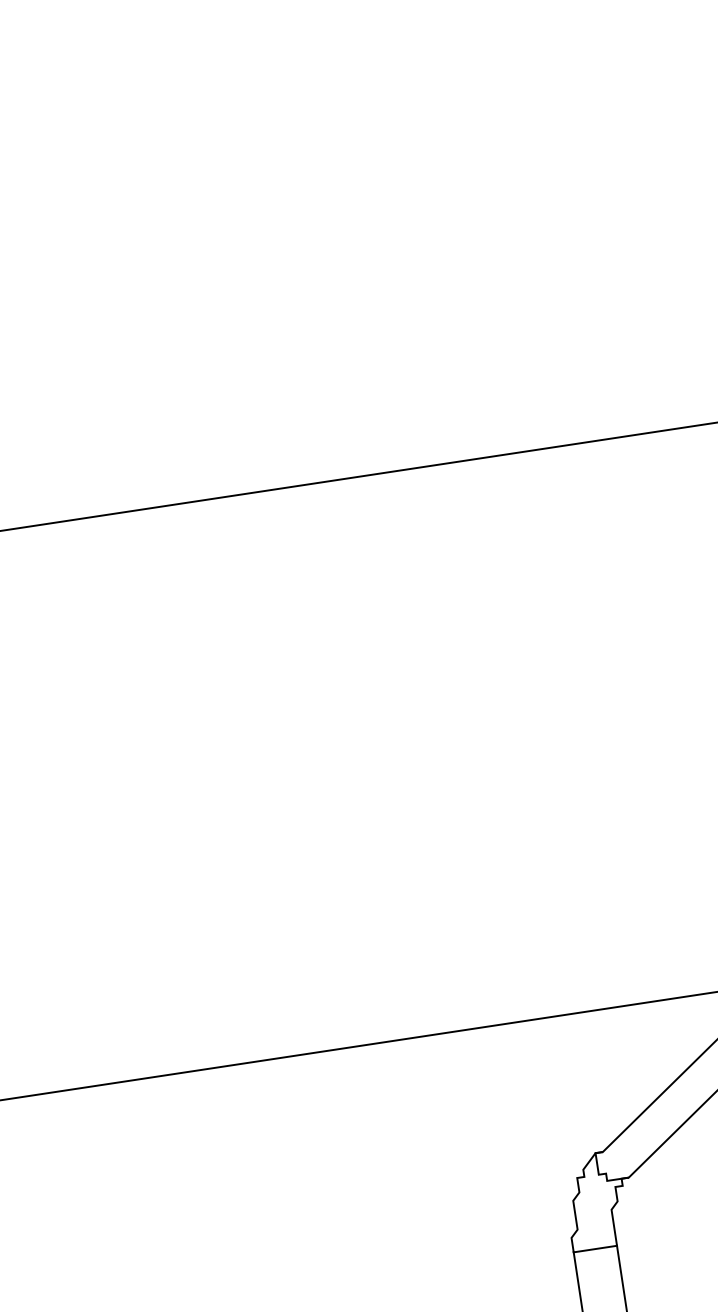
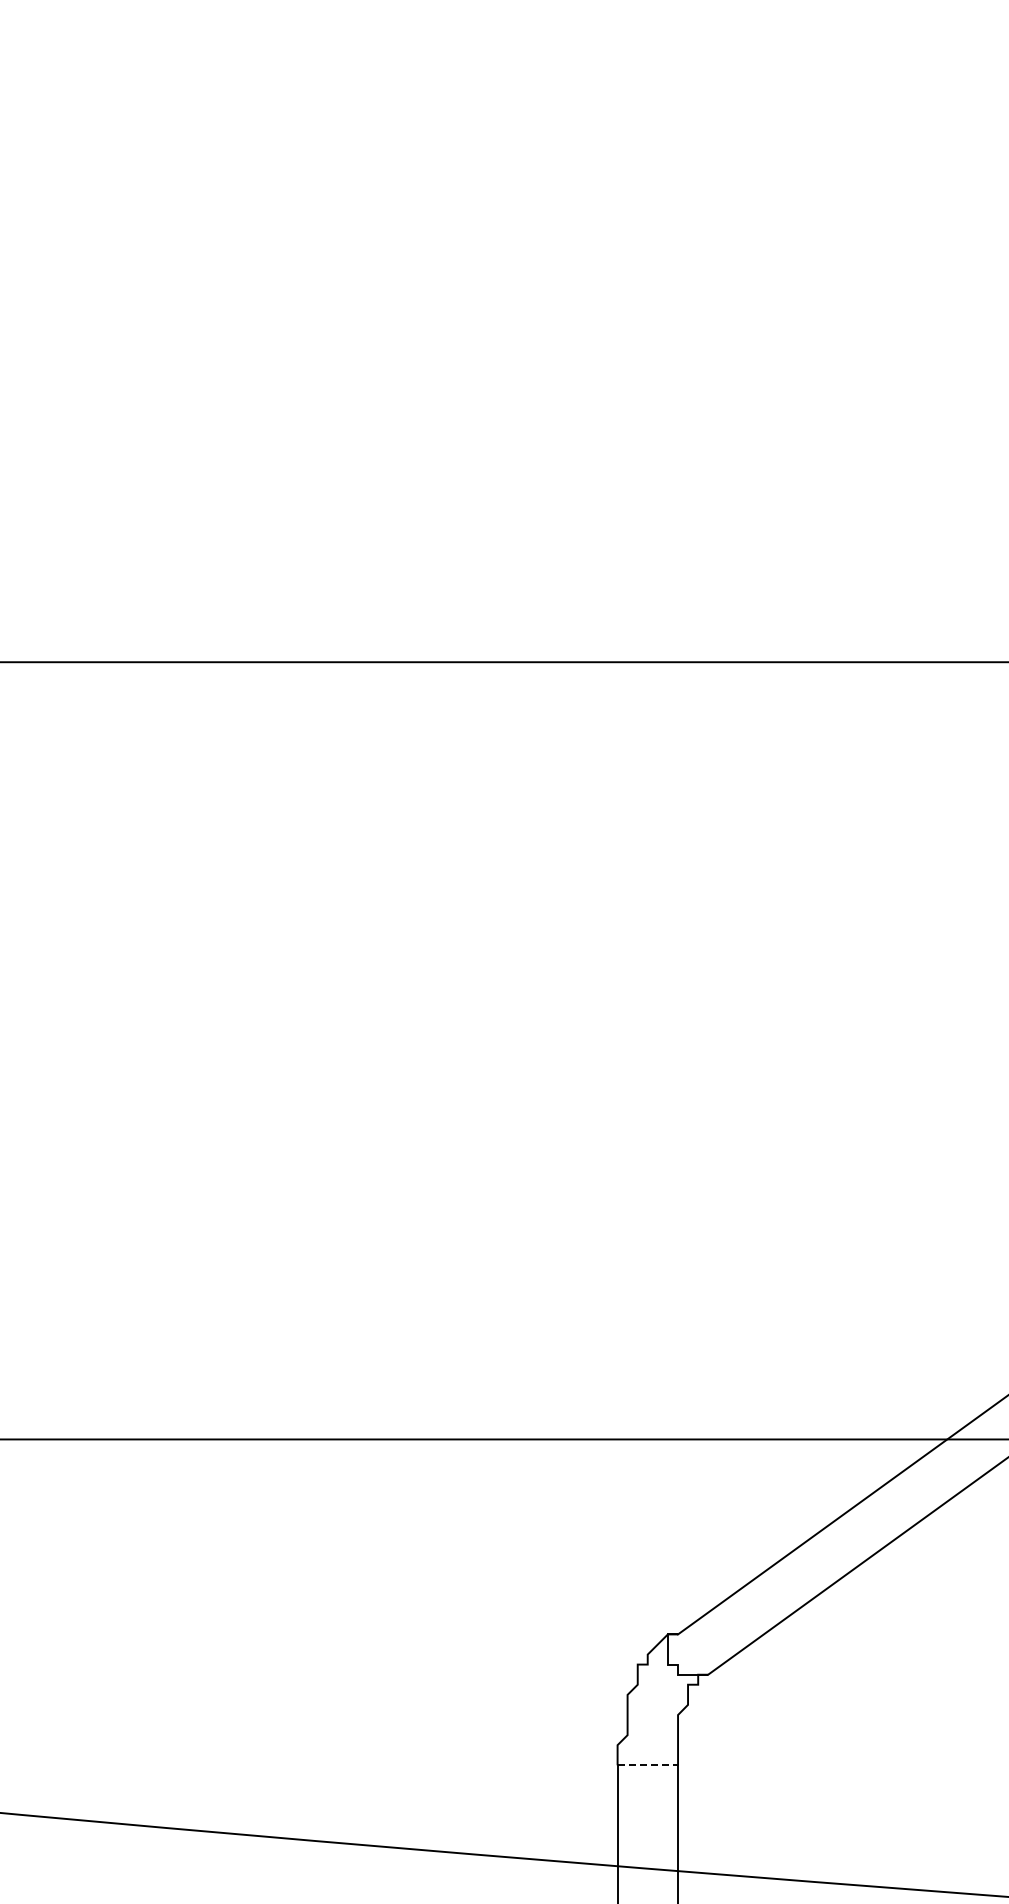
line: (595, 1249) -> (648, 1765), solid -> dashed

